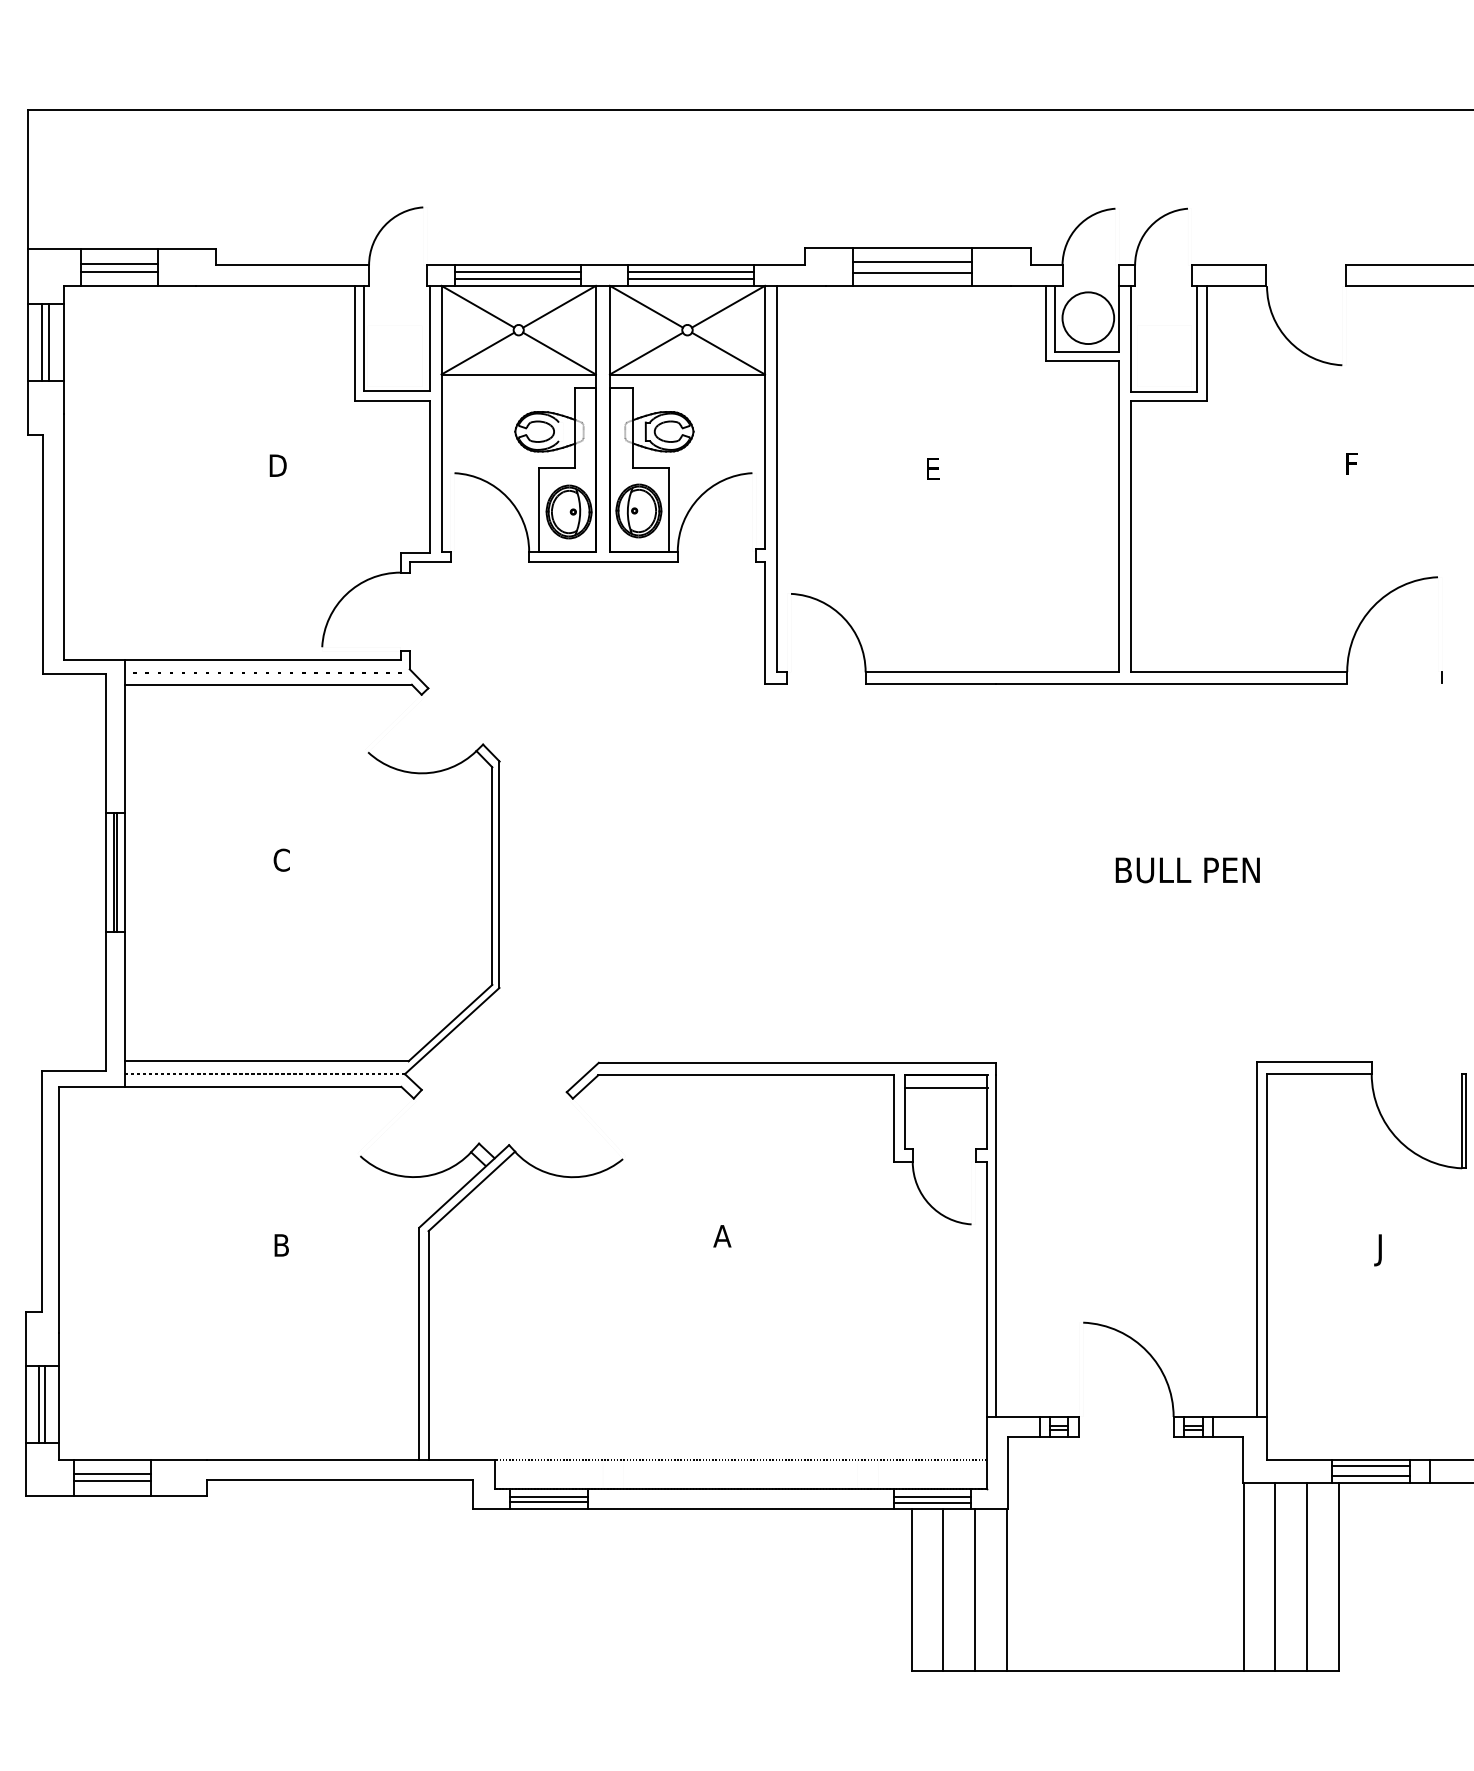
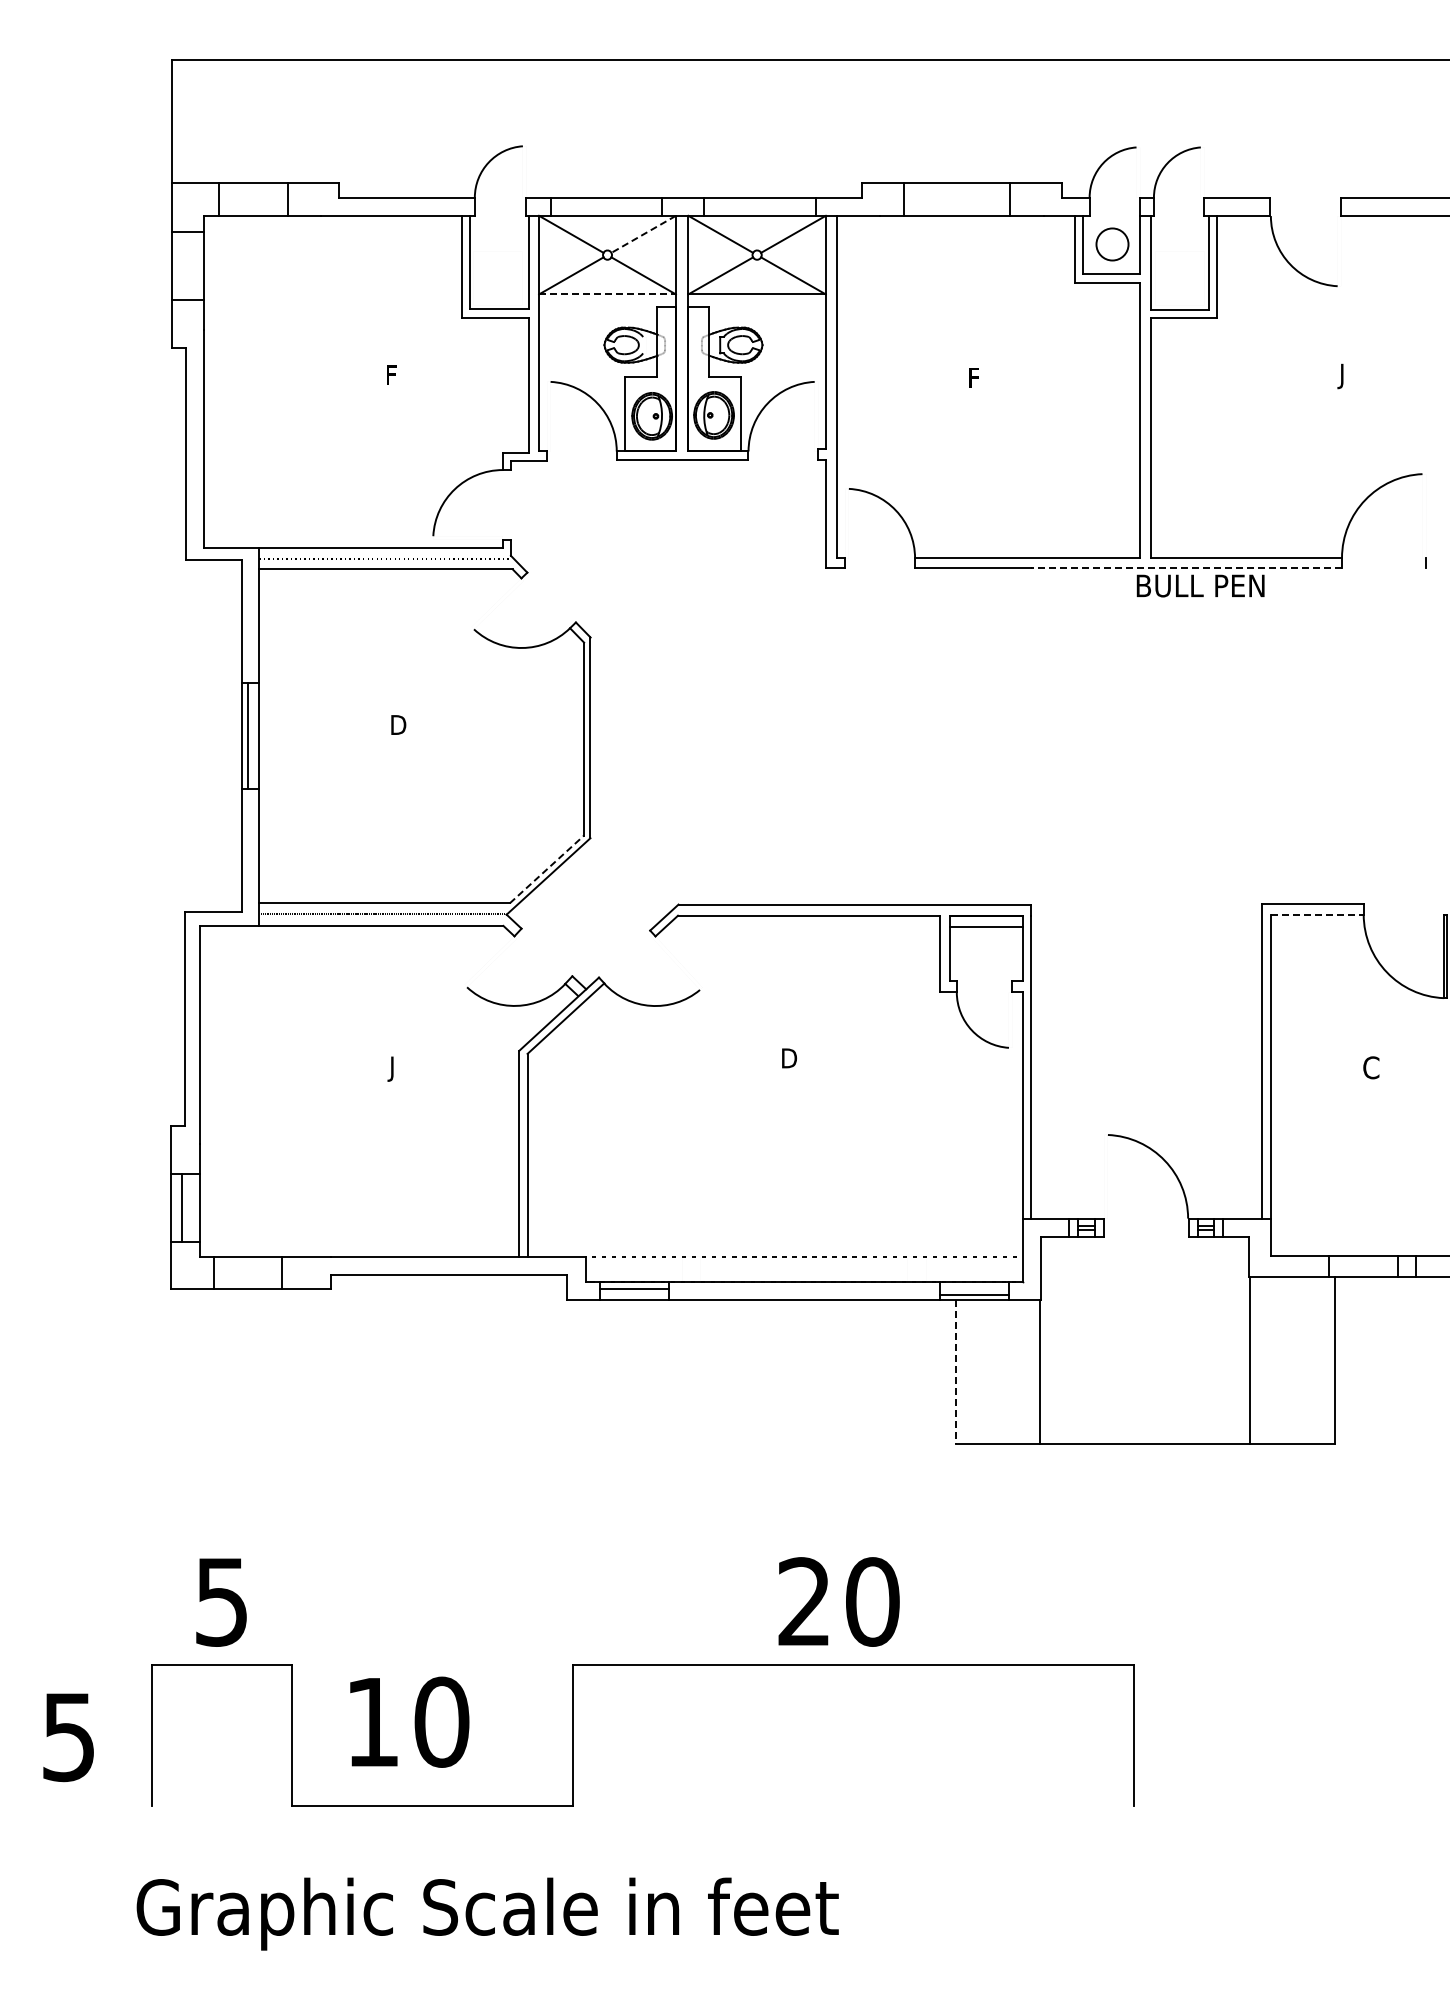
line: (912, 261) -> (956, 194), removed
line: (119, 264) -> (253, 196), removed
line: (119, 271) -> (253, 203), removed
line: (517, 271) -> (606, 203), removed
line: (690, 271) -> (759, 203), removed
line: (912, 273) -> (956, 204), removed
line: (517, 279) -> (606, 210), removed
line: (690, 279) -> (759, 210), removed
line: (559, 306) -> (643, 234), solid -> dashed
circle: (1088, 318) -> (1112, 244), size x0.7
line: (41, 341) -> (184, 265), removed
line: (48, 341) -> (190, 265), removed
line: (519, 374) -> (608, 294), solid -> dashed
text: (277, 465) -> (393, 375), D -> F
text: (1348, 467) -> (1343, 376), F -> J
text: (934, 468) -> (976, 377), E -> F
line: (1170, 683) -> (1185, 568), solid -> dashed
text: (282, 859) -> (398, 724), C -> D
text: (1187, 869) -> (1200, 585), moved
line: (117, 872) -> (251, 735), removed
line: (451, 1023) -> (547, 869), solid -> dashed
line: (1319, 1073) -> (1317, 914), solid -> dashed
text: (722, 1236) -> (788, 1058), A -> D
text: (279, 1247) -> (395, 1068), B -> J
text: (1380, 1249) -> (1371, 1070), J -> C
line: (44, 1404) -> (187, 1207), removed
line: (1370, 1466) -> (1362, 1262), removed
line: (112, 1473) -> (247, 1268), removed
line: (1370, 1476) -> (1362, 1271), removed
line: (112, 1481) -> (247, 1275), removed
line: (932, 1496) -> (974, 1289), removed
line: (549, 1502) -> (634, 1294), removed
line: (1275, 1575) -> (1278, 1359), removed
line: (1307, 1575) -> (1306, 1359), removed
line: (942, 1589) -> (983, 1371), removed
line: (975, 1589) -> (1012, 1371), removed
line: (911, 1590) -> (955, 1372), solid -> dashed

